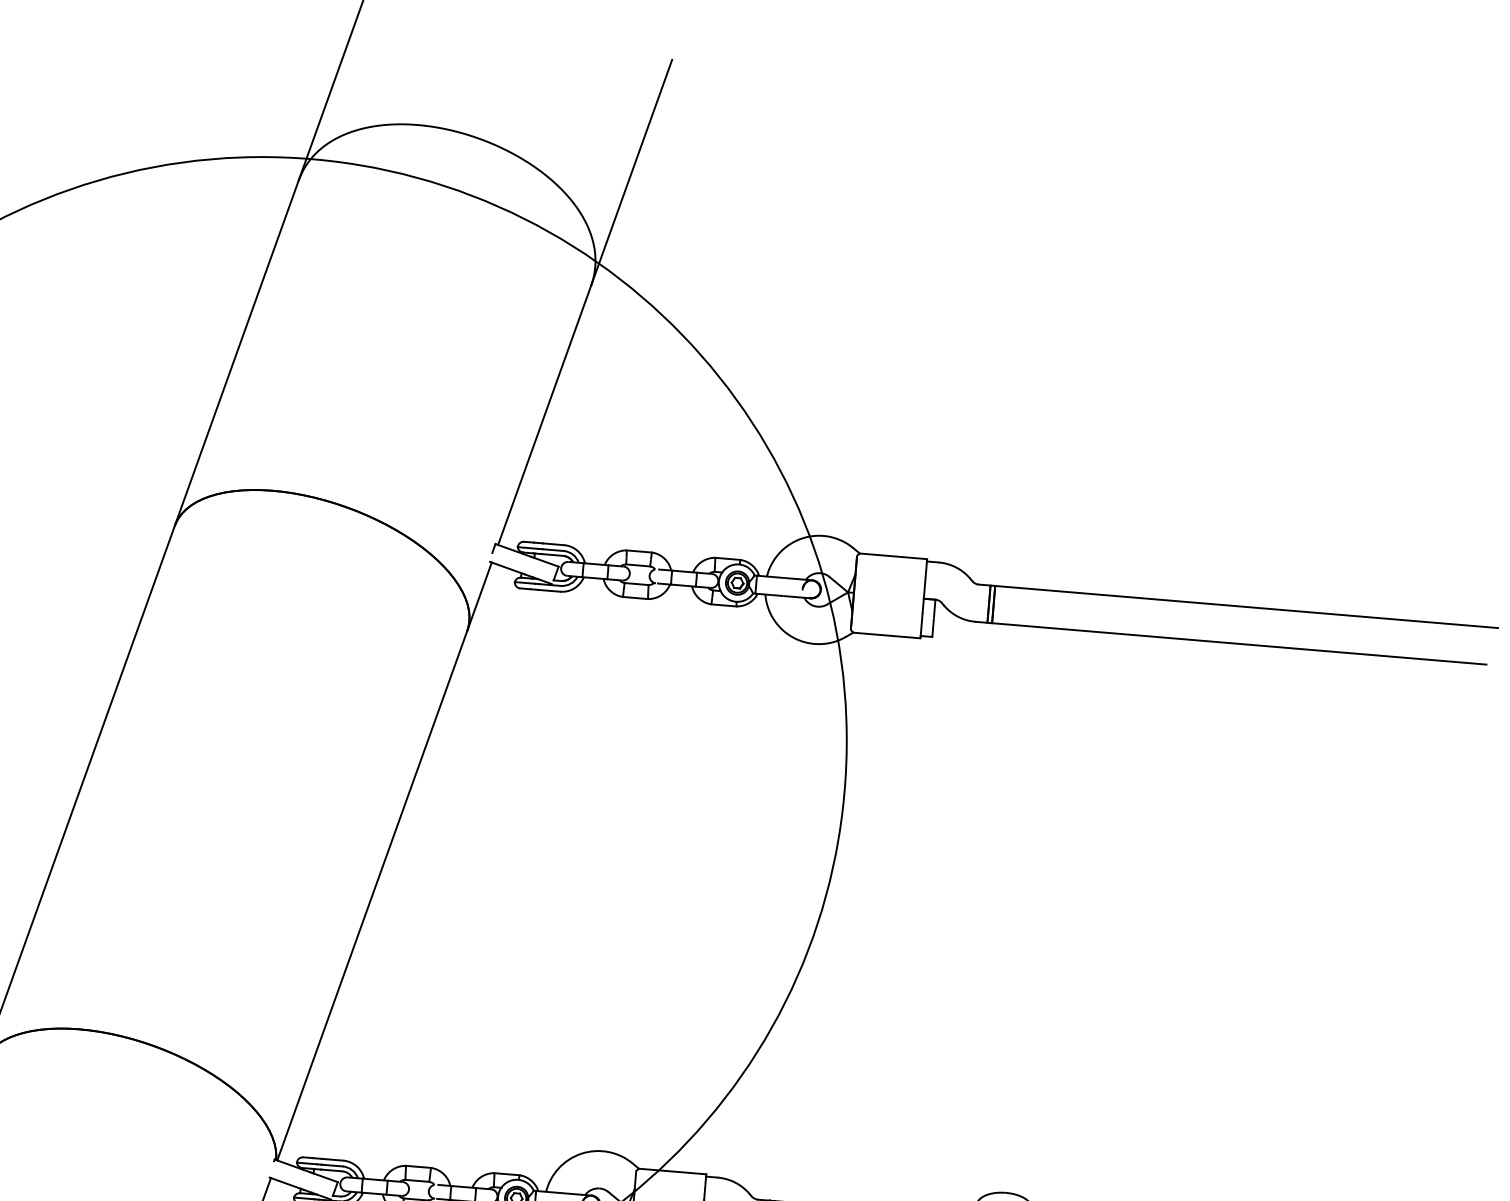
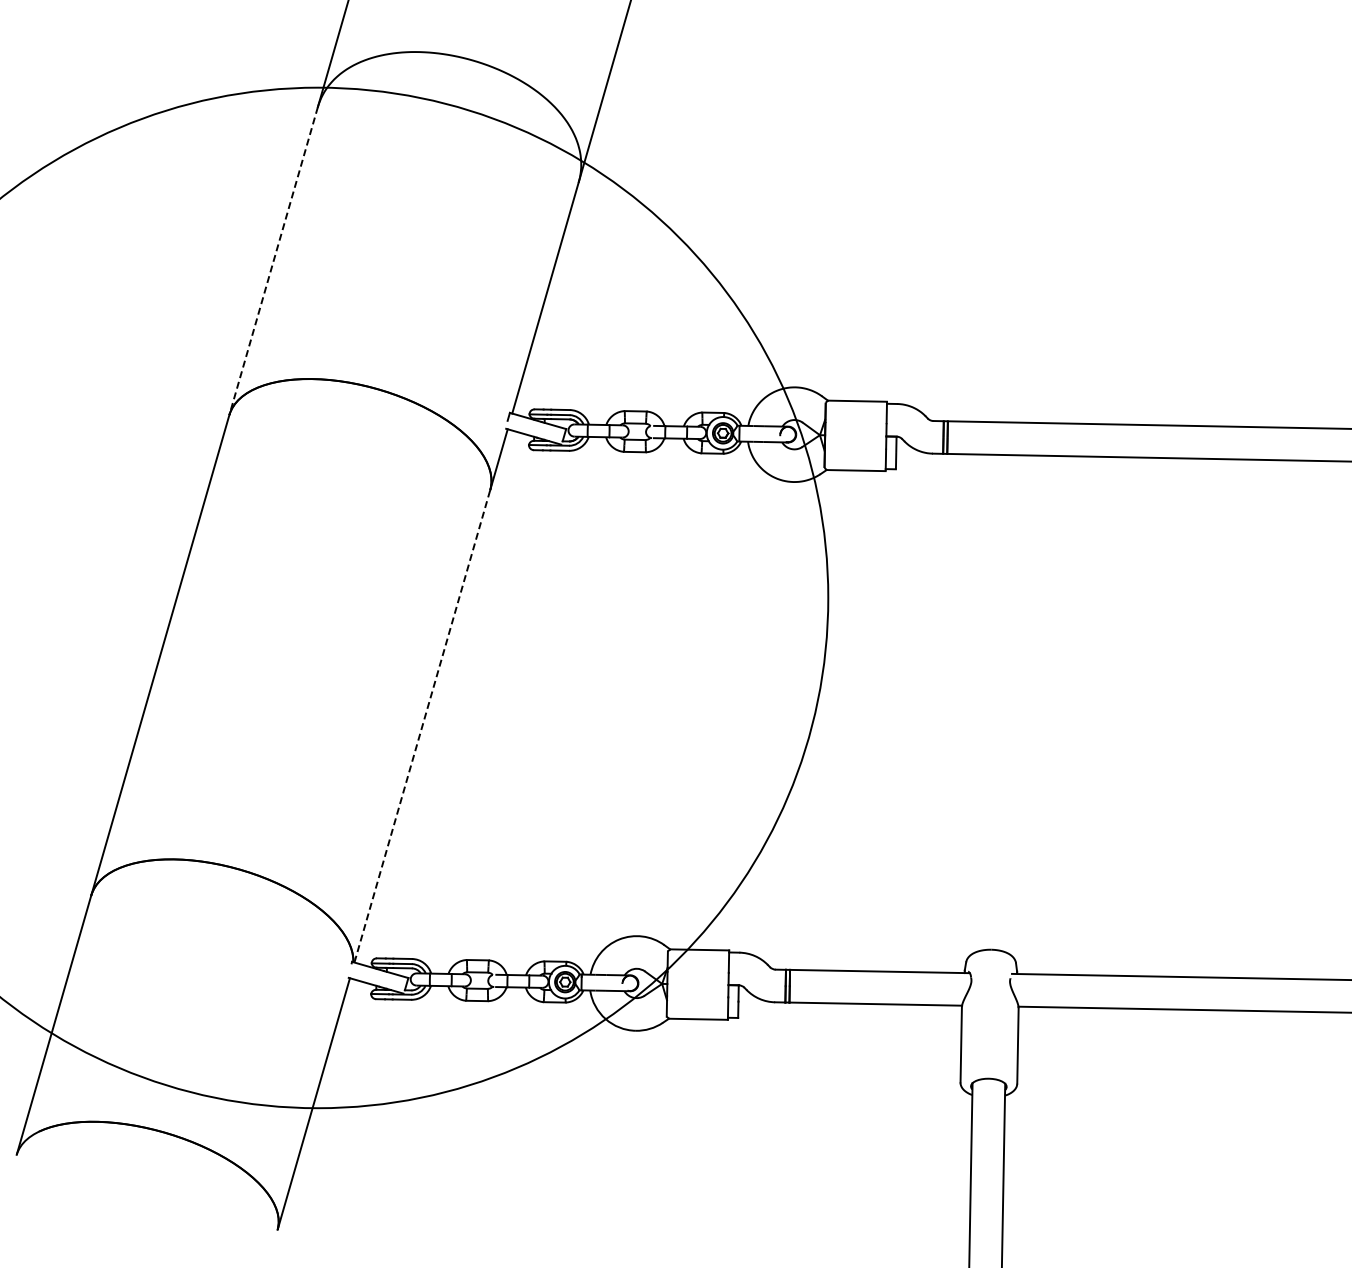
line: (236, 353) -> (273, 261), solid -> dashed
line: (372, 895) -> (422, 726), solid -> dashed

